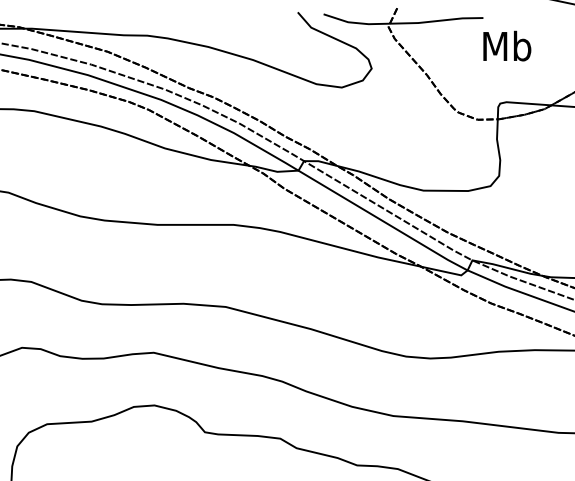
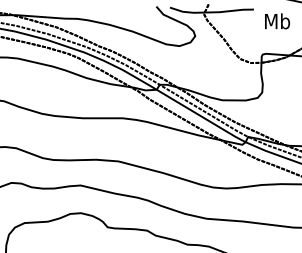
text: (507, 46) -> (277, 21), moved

